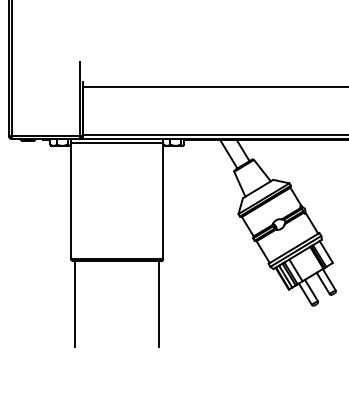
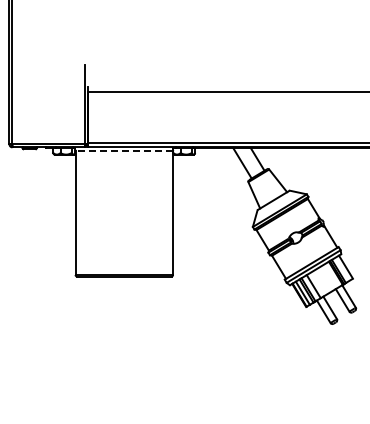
line: (117, 142) -> (124, 151), solid -> dashed
line: (75, 303) -> (80, 321), removed
line: (158, 303) -> (168, 321), removed

